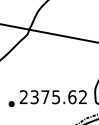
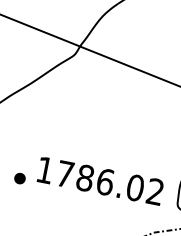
text: (47, 97) -> (89, 179), 2375.62 -> 1786.02

